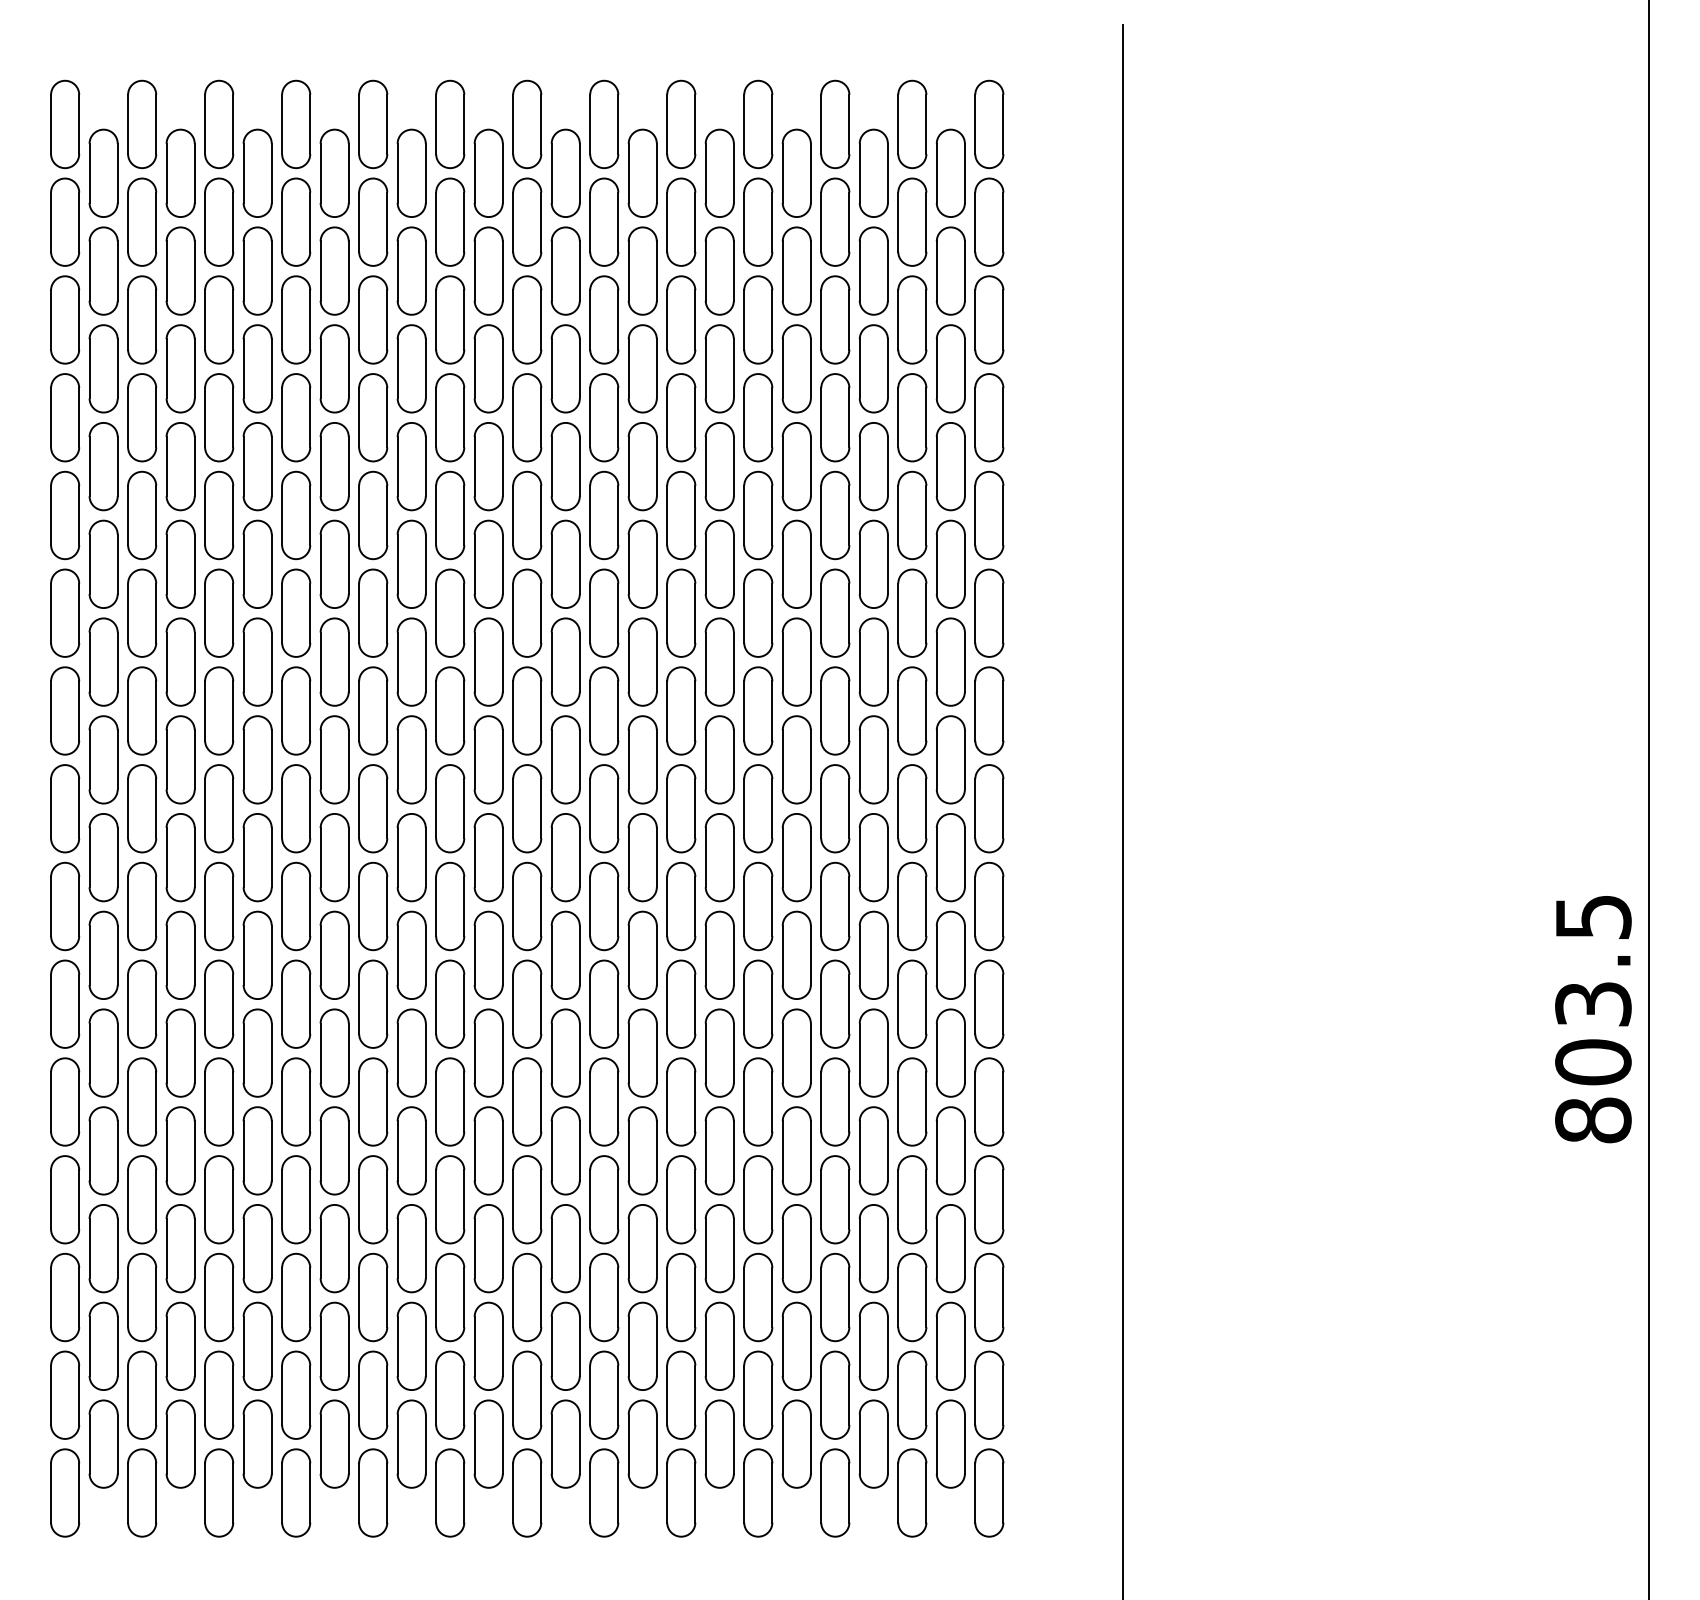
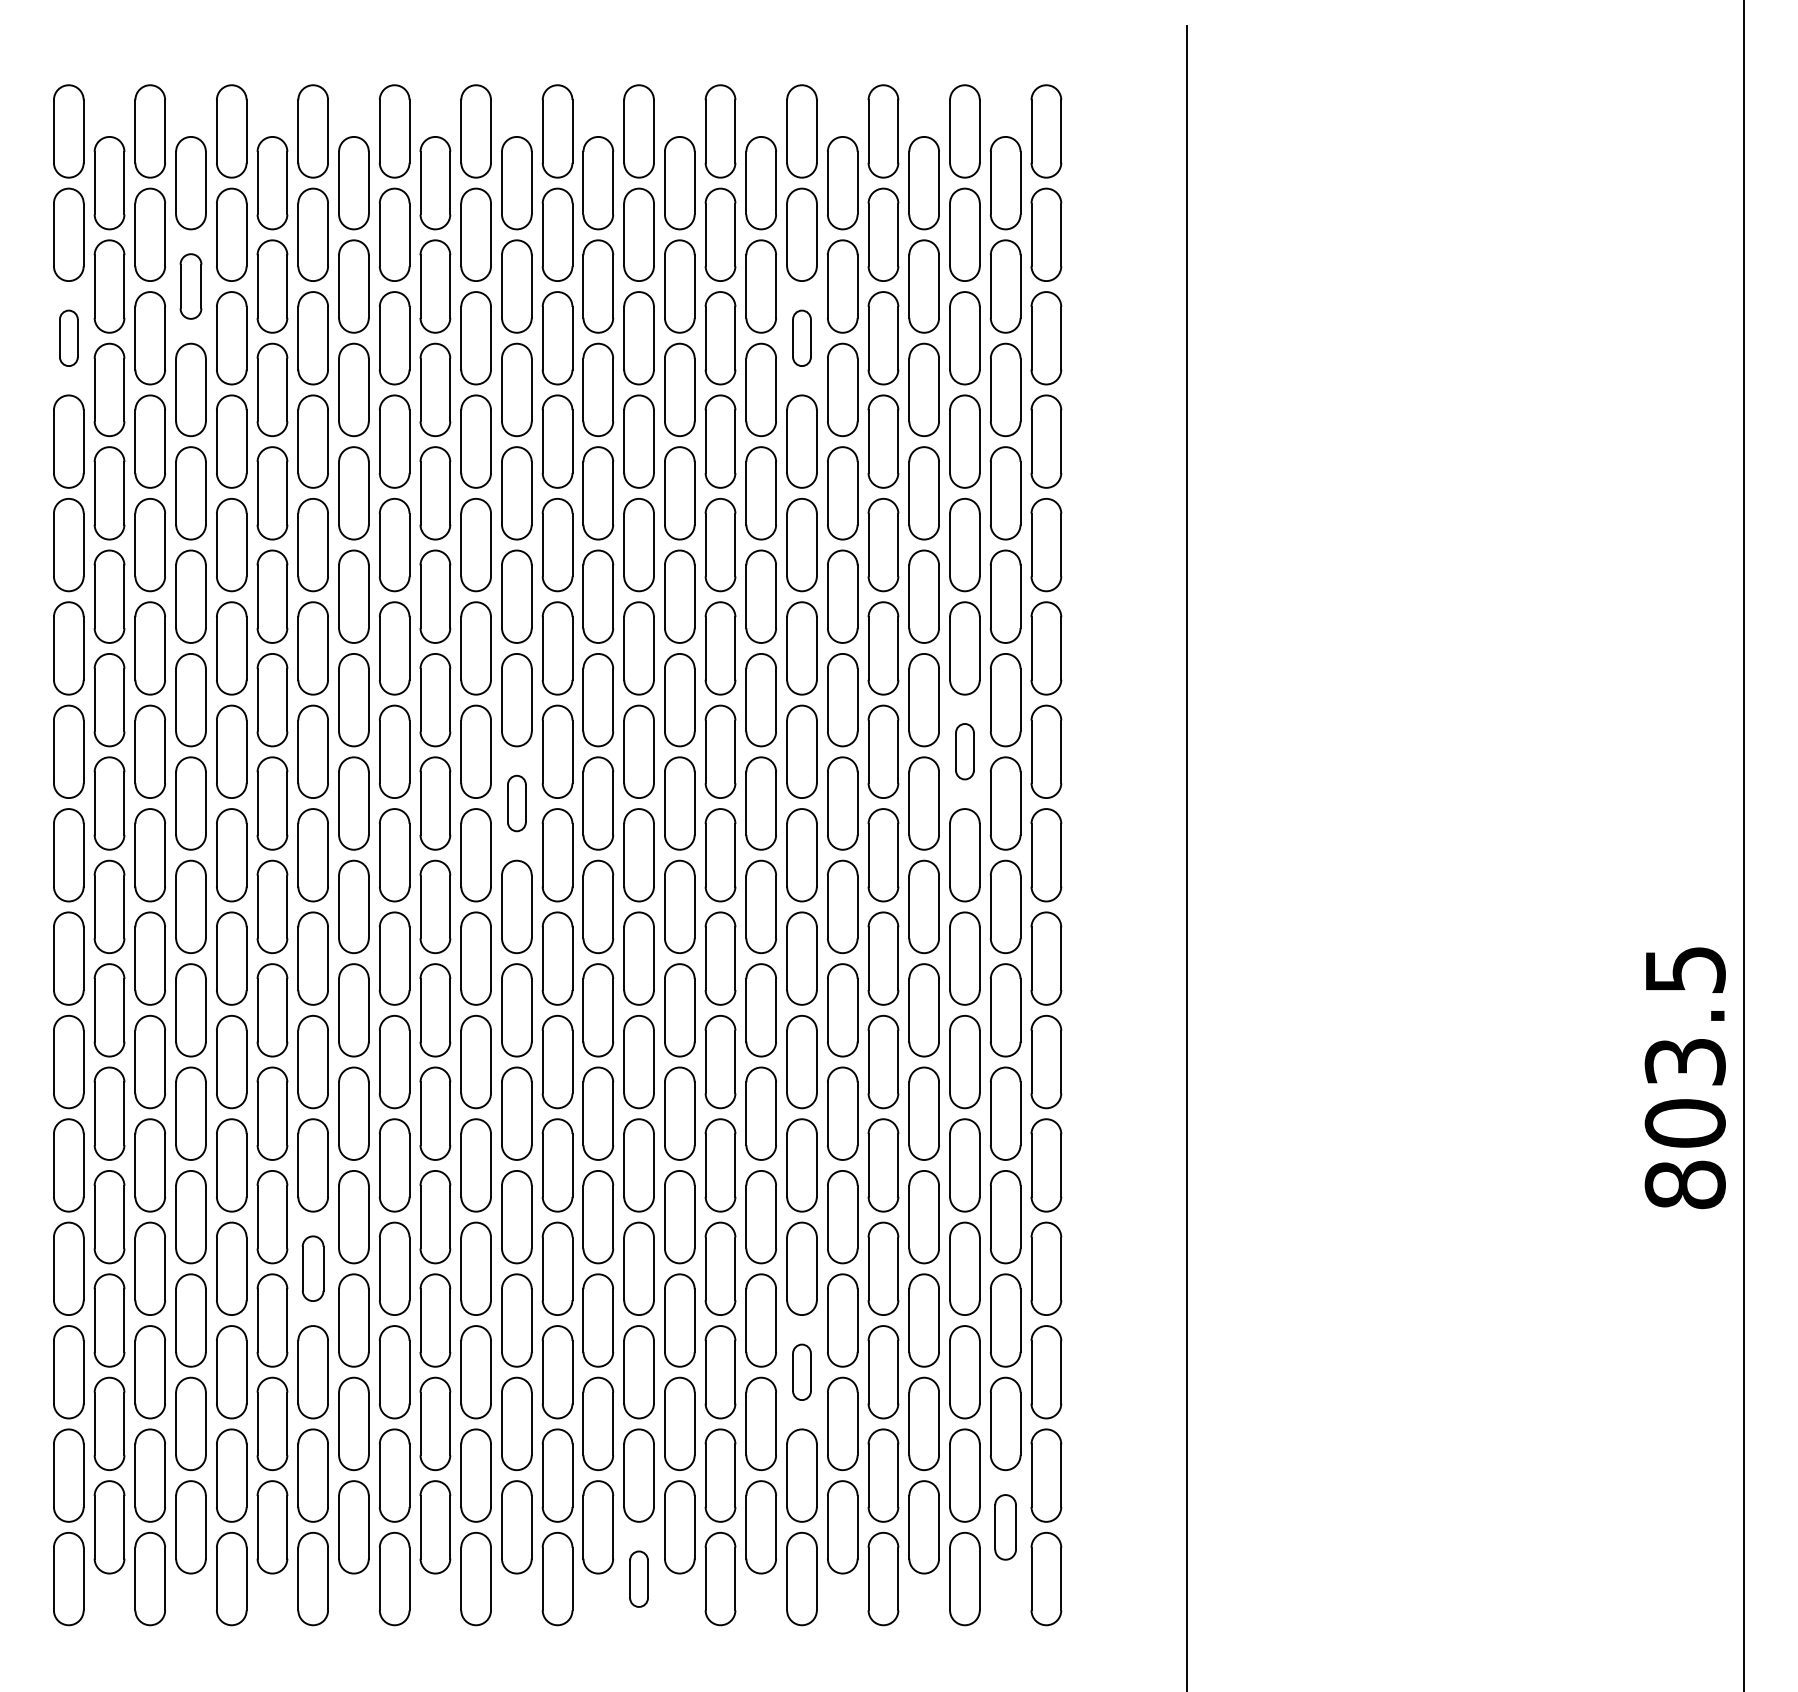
part: (180, 271) -> (190, 286), size x0.7
part: (64, 320) -> (68, 338), size x0.6
part: (757, 320) -> (801, 338), size x0.6
part: (911, 710) -> (964, 751), size x0.6
part: (488, 759) -> (516, 803), size x0.6
part: (295, 1199) -> (312, 1268), size x0.7
part: (757, 1297) -> (801, 1372), size x0.6
part: (950, 1444) -> (1005, 1527), size x0.7
part: (603, 1493) -> (638, 1579), size x0.6

